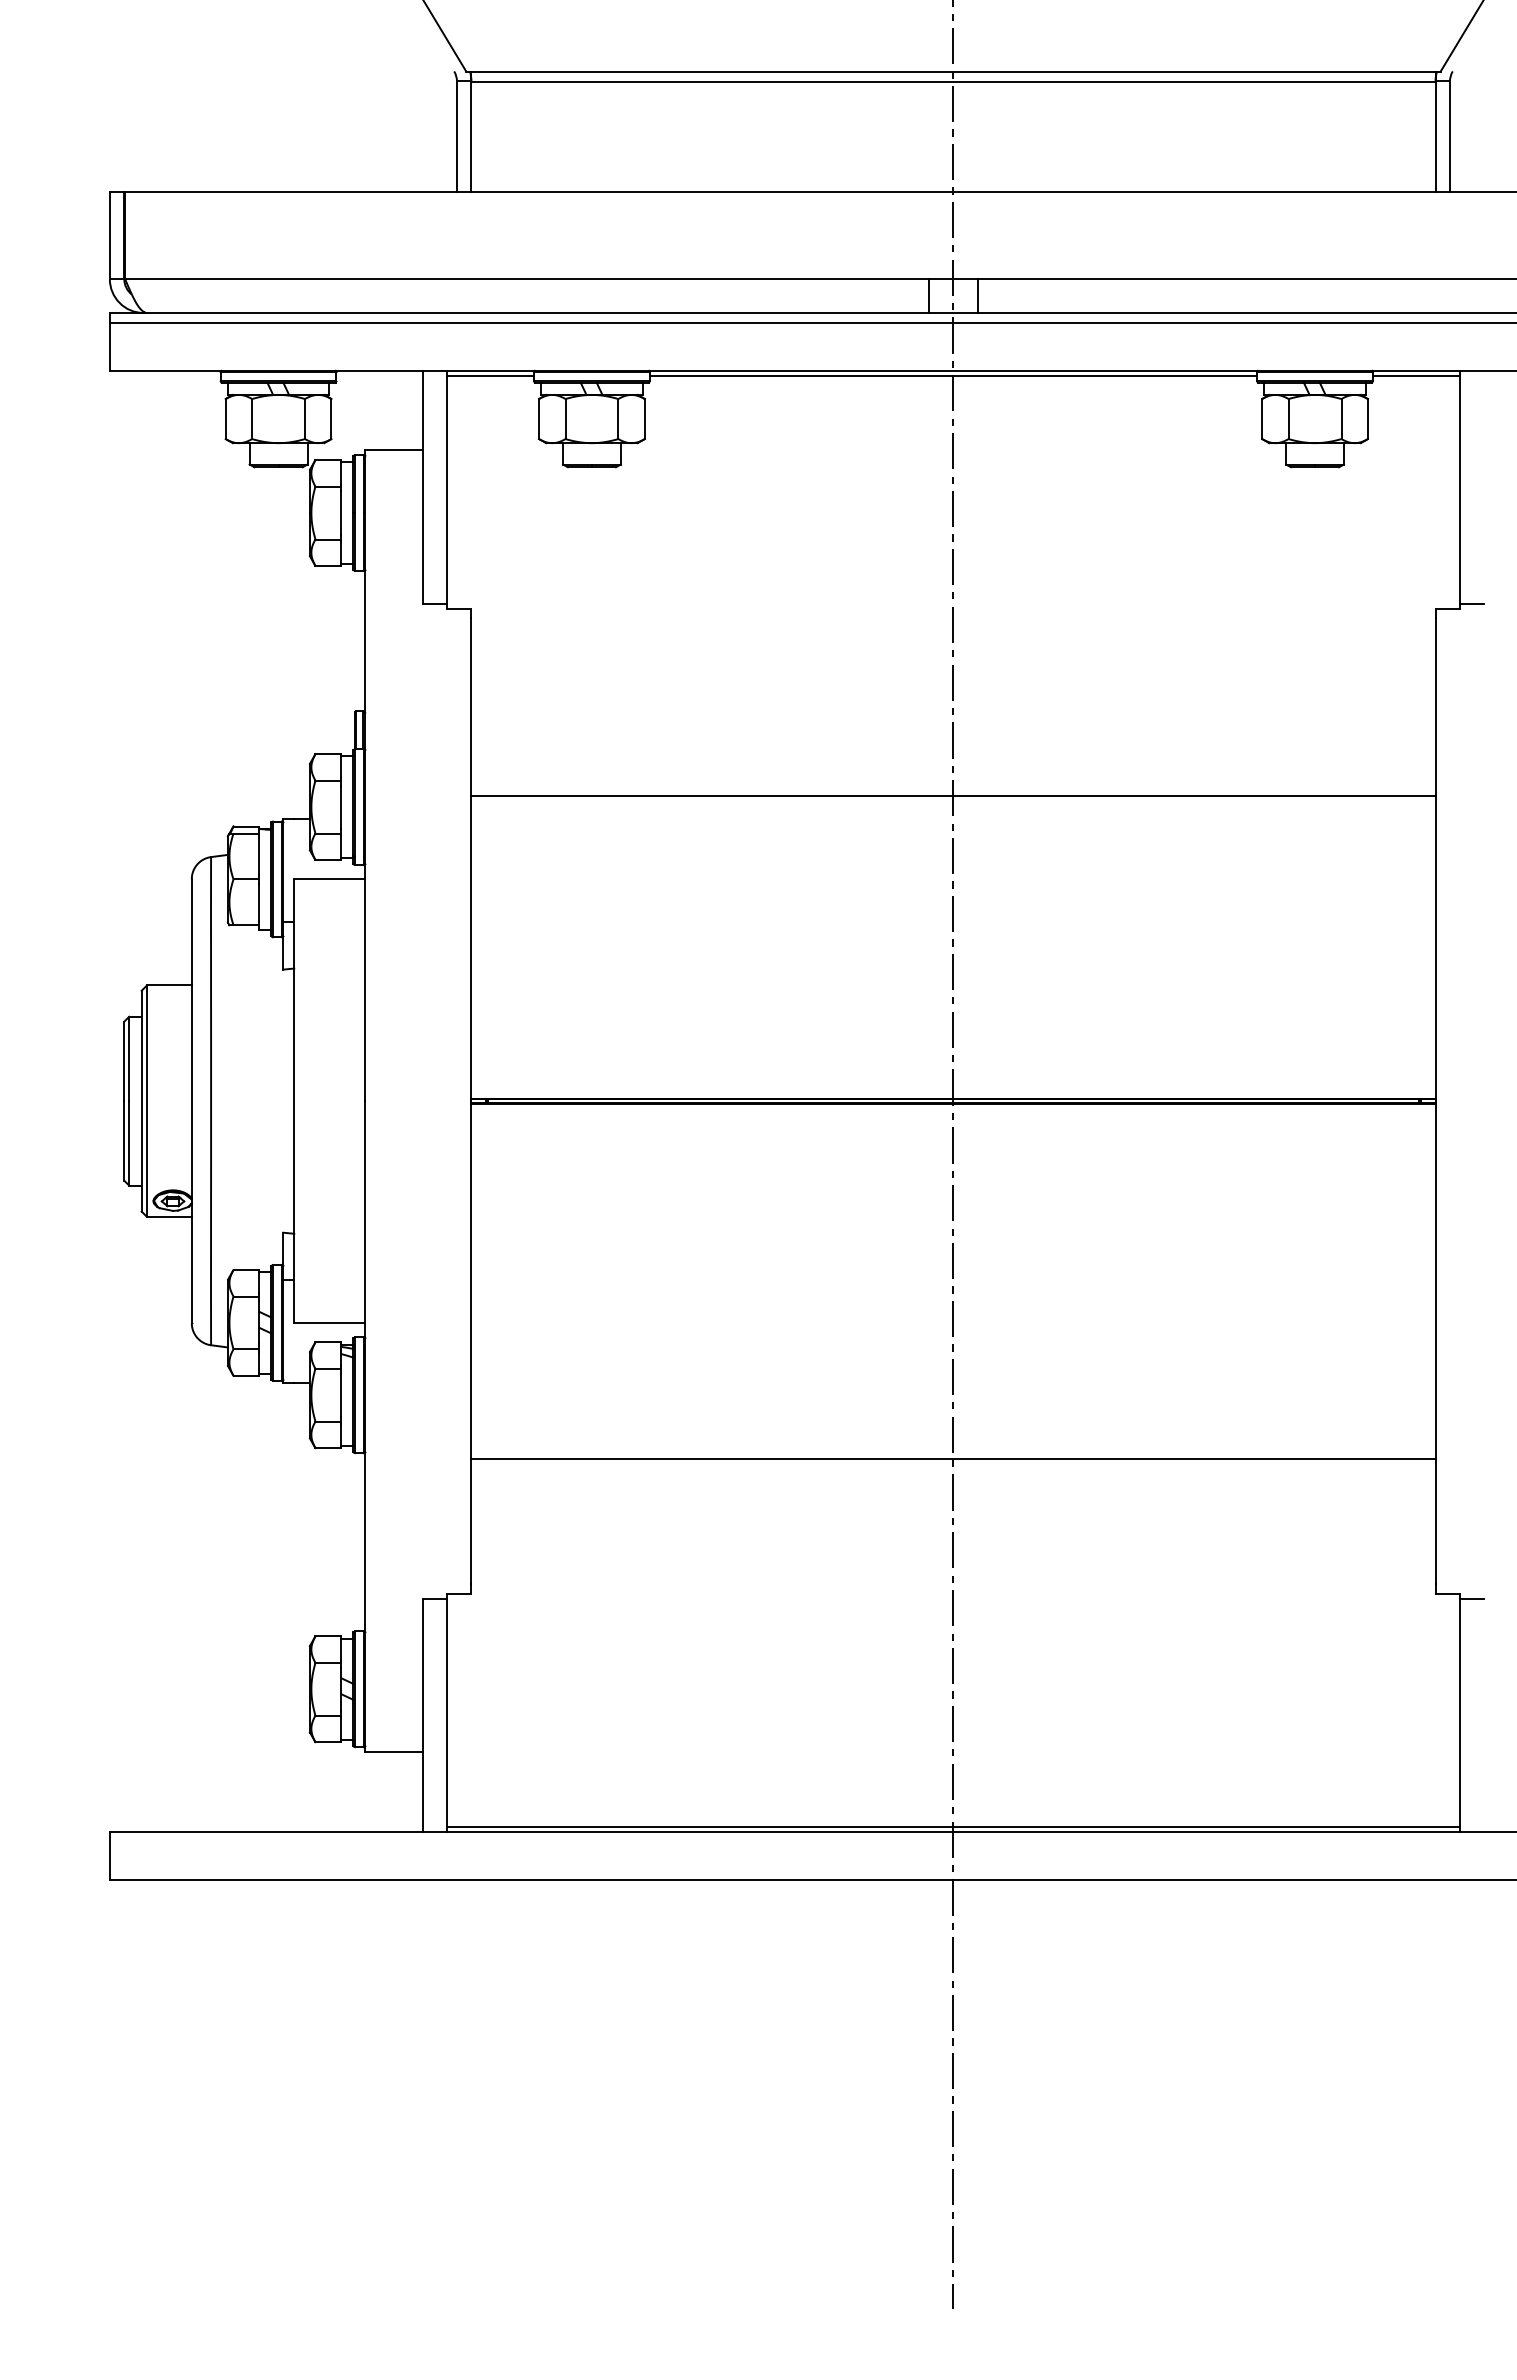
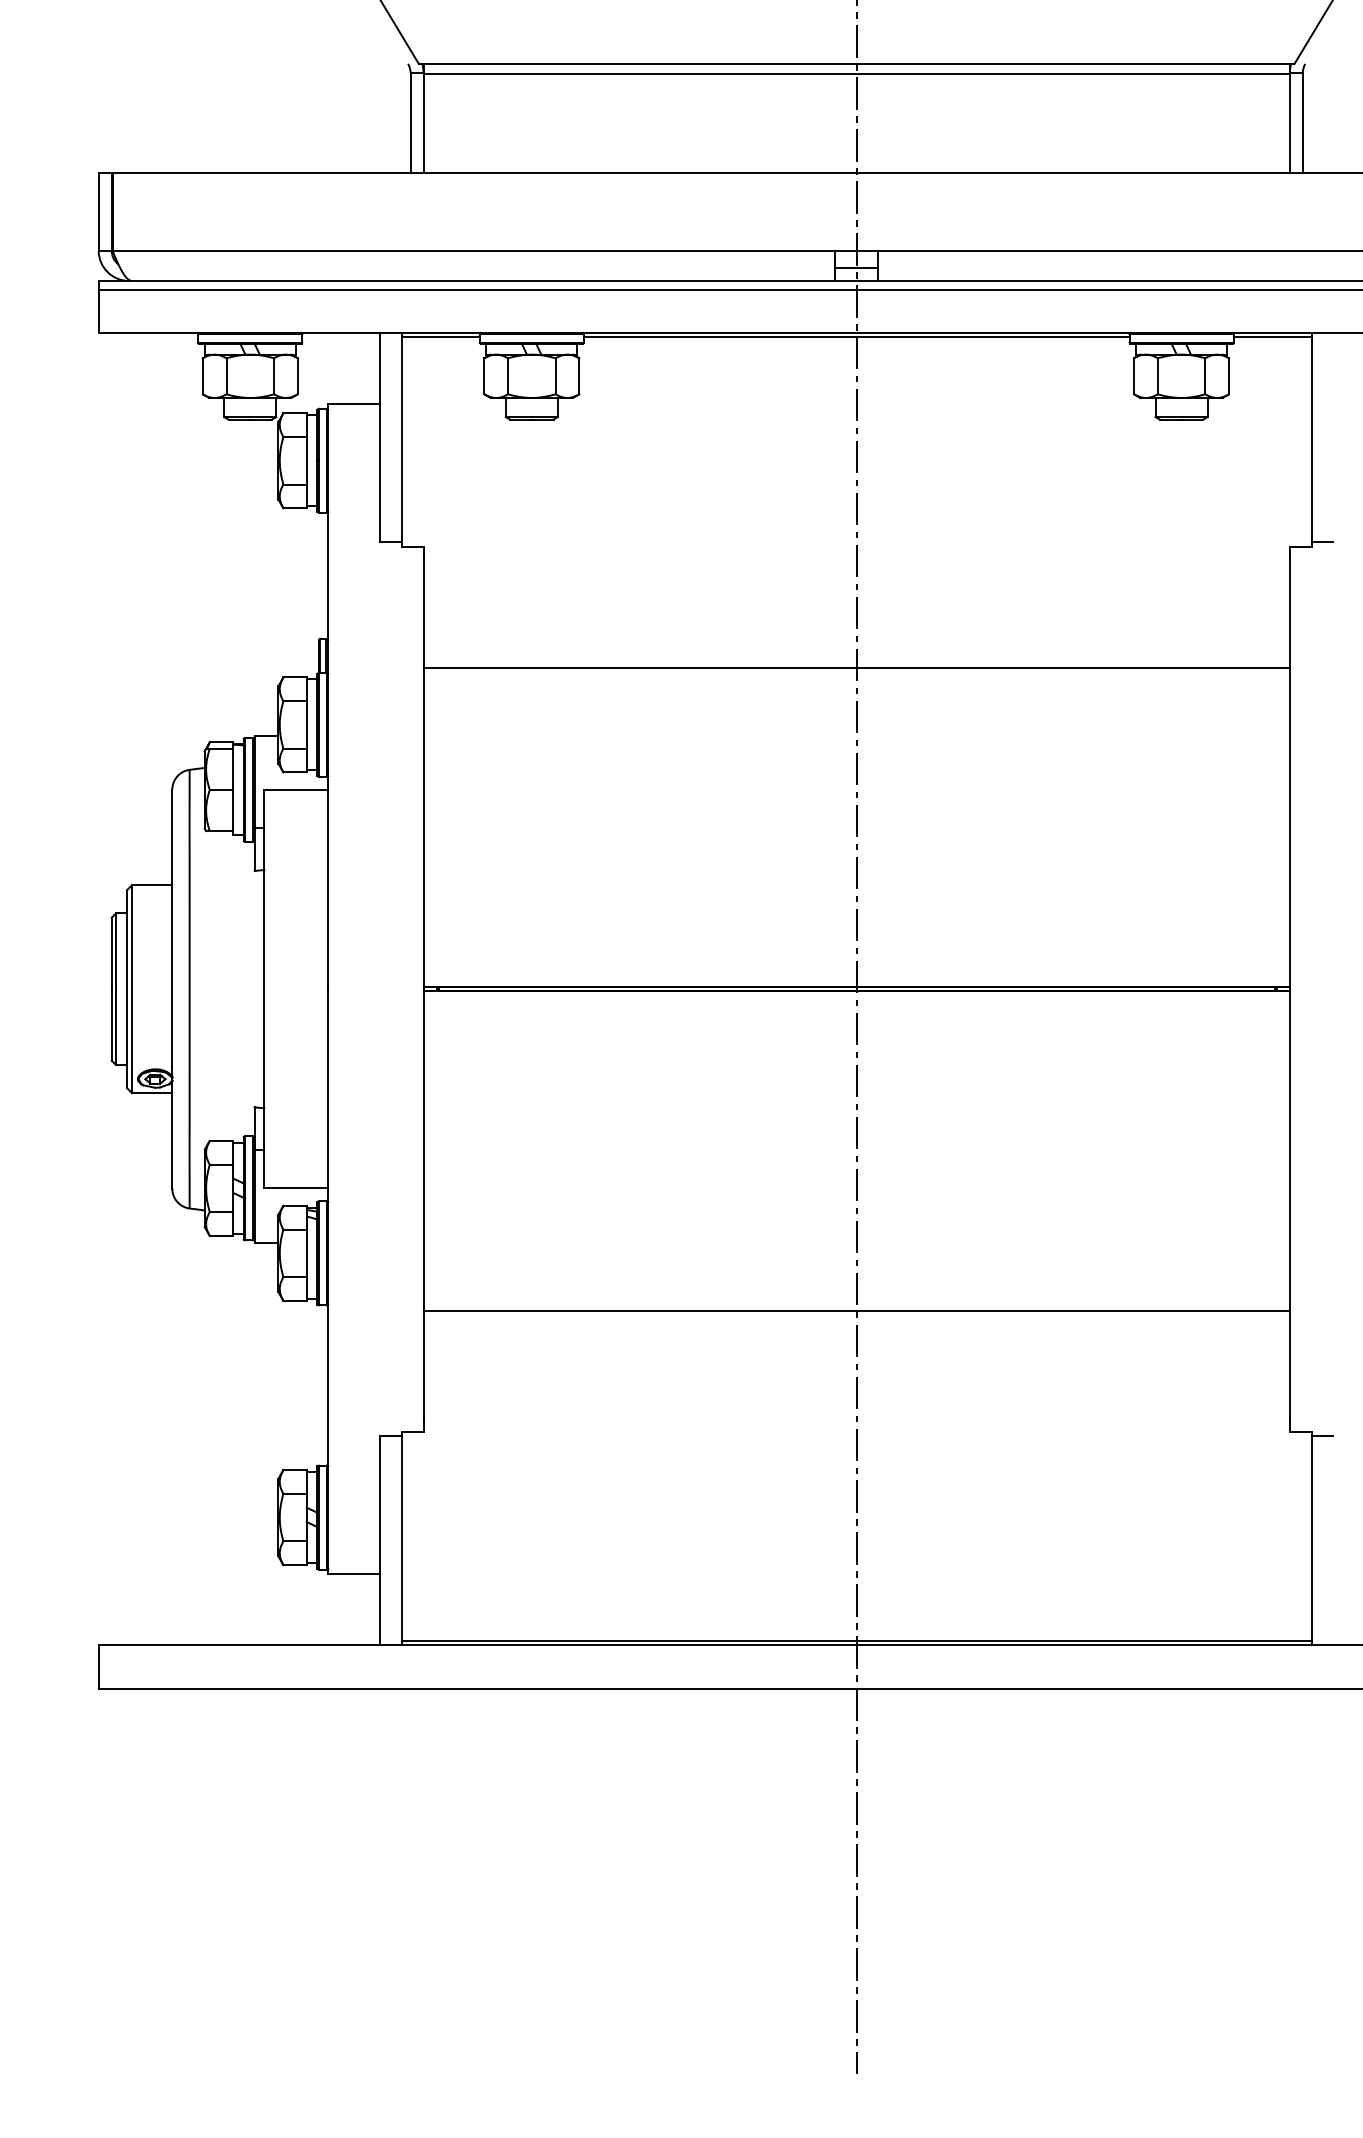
line: (953, 298) -> (856, 267), added
line: (953, 795) -> (856, 667), moved

